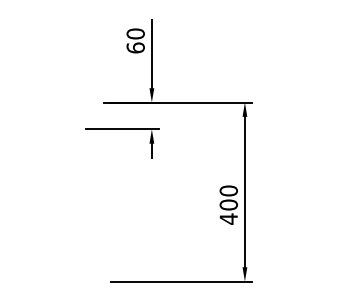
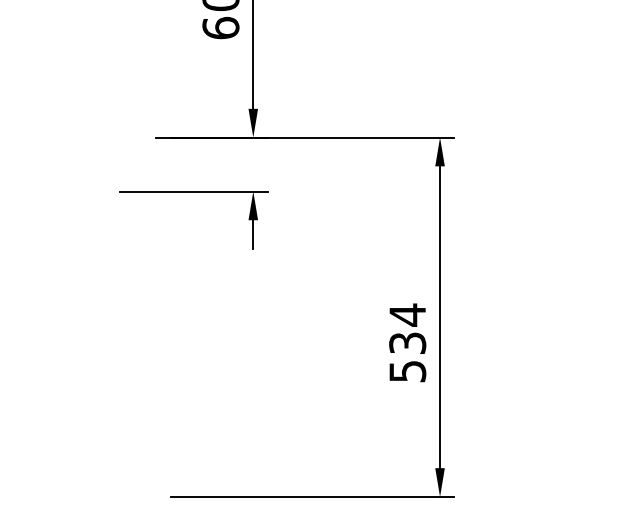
text: (228, 204) -> (407, 342), 400 -> 534

